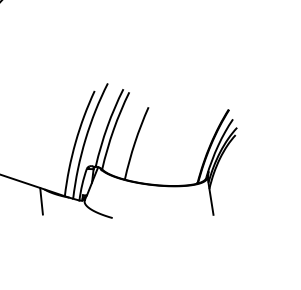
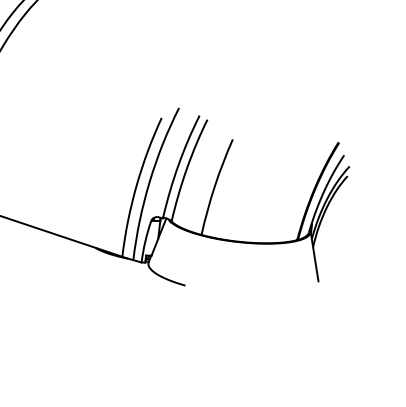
line: (41, 200) -> (91, 262), removed

